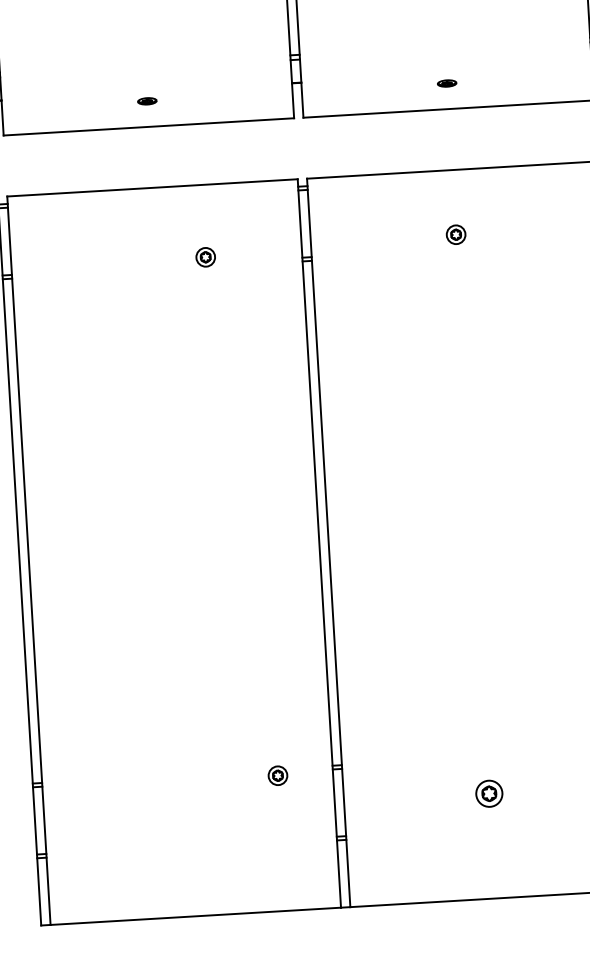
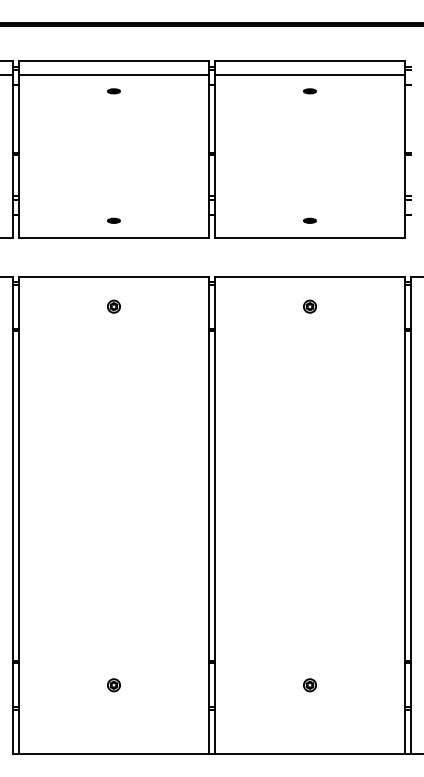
part: (455, 234) -> (309, 306), moved
part: (204, 257) -> (113, 306), moved
part: (277, 776) -> (113, 685), moved
part: (488, 794) -> (309, 685), size x0.71

